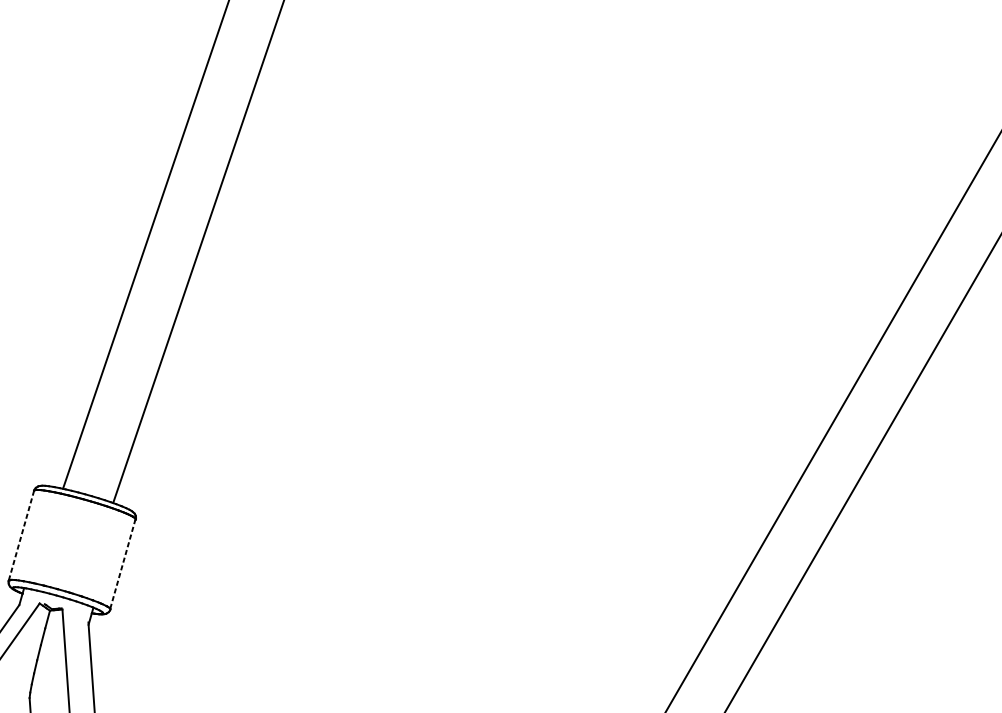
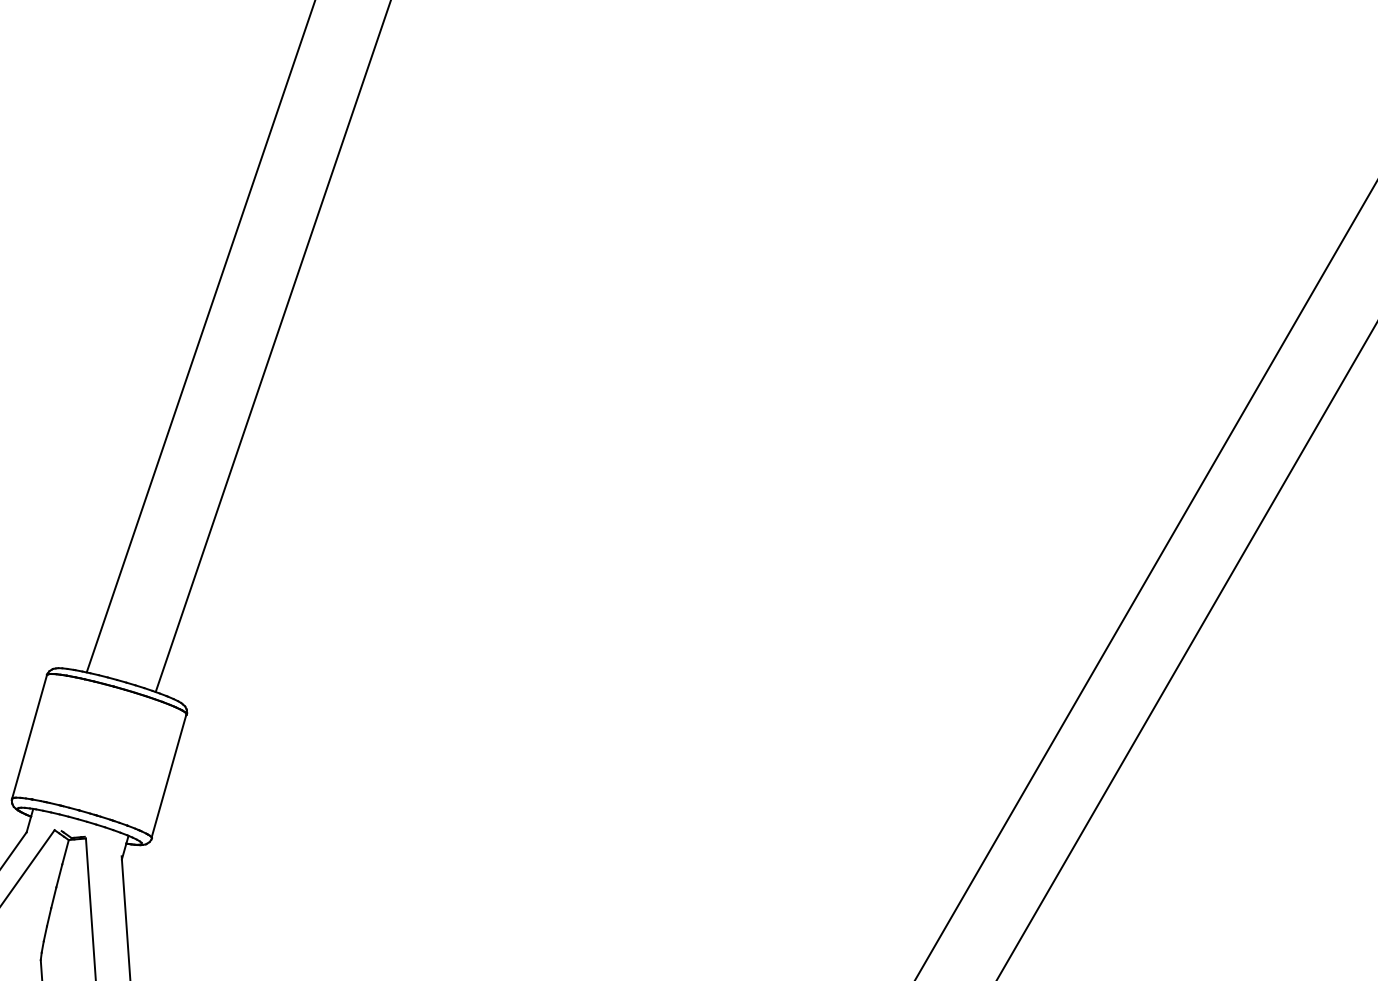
line: (21, 536) -> (29, 737), dashed -> solid
line: (123, 563) -> (169, 775), dashed -> solid

